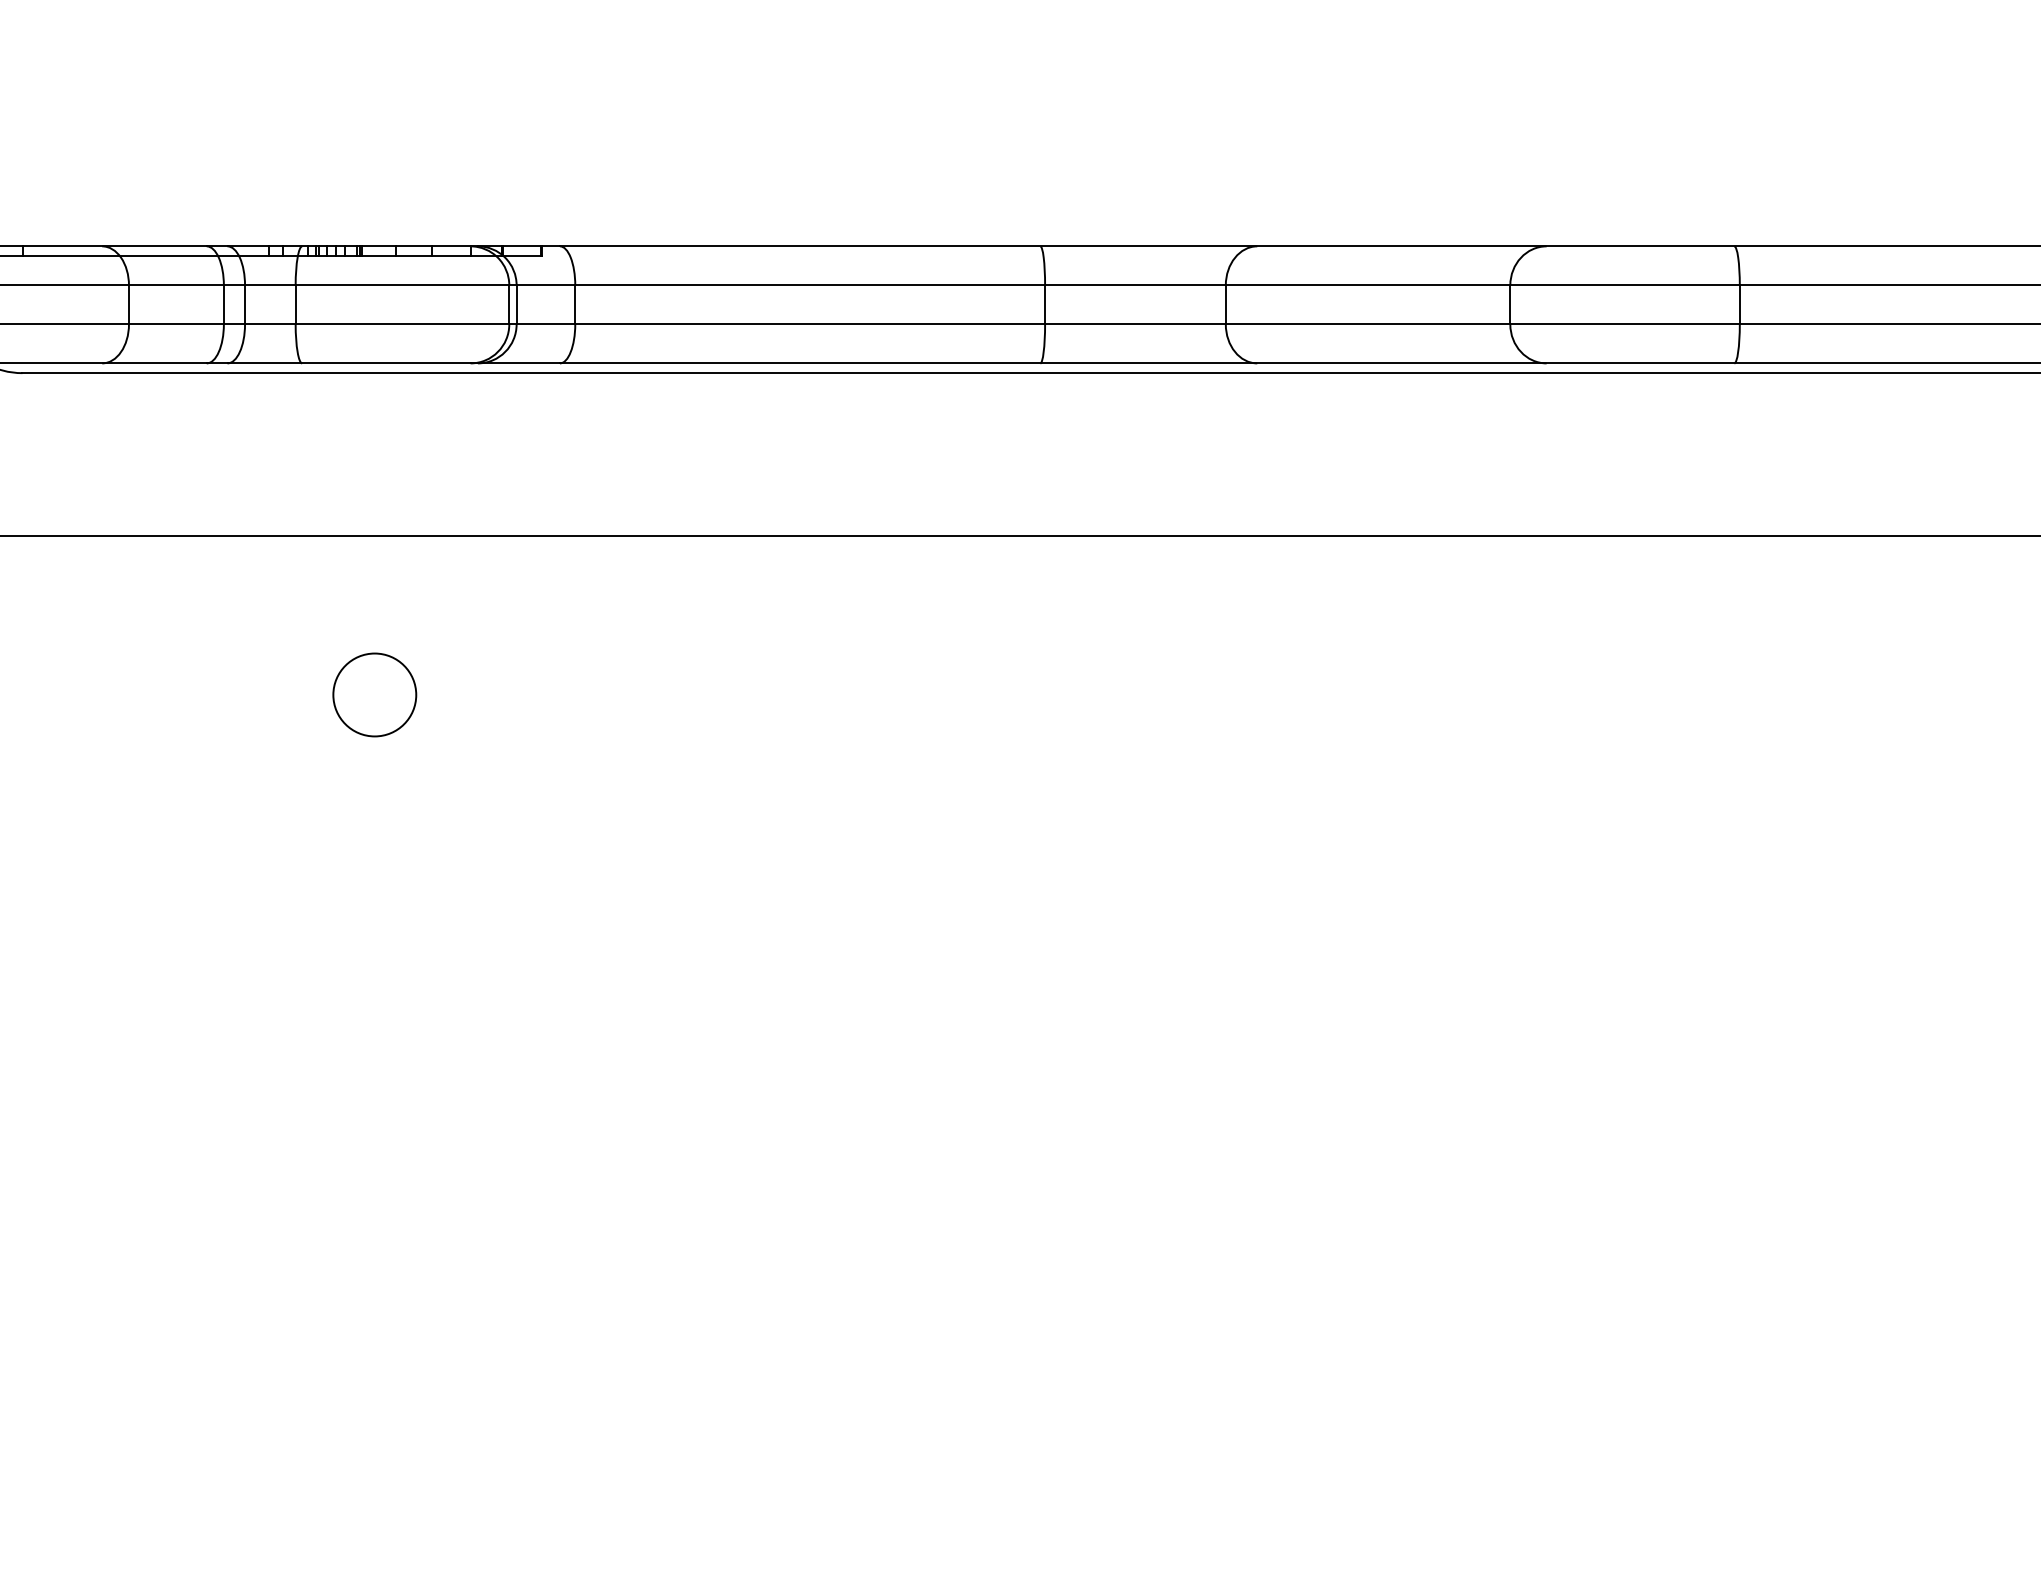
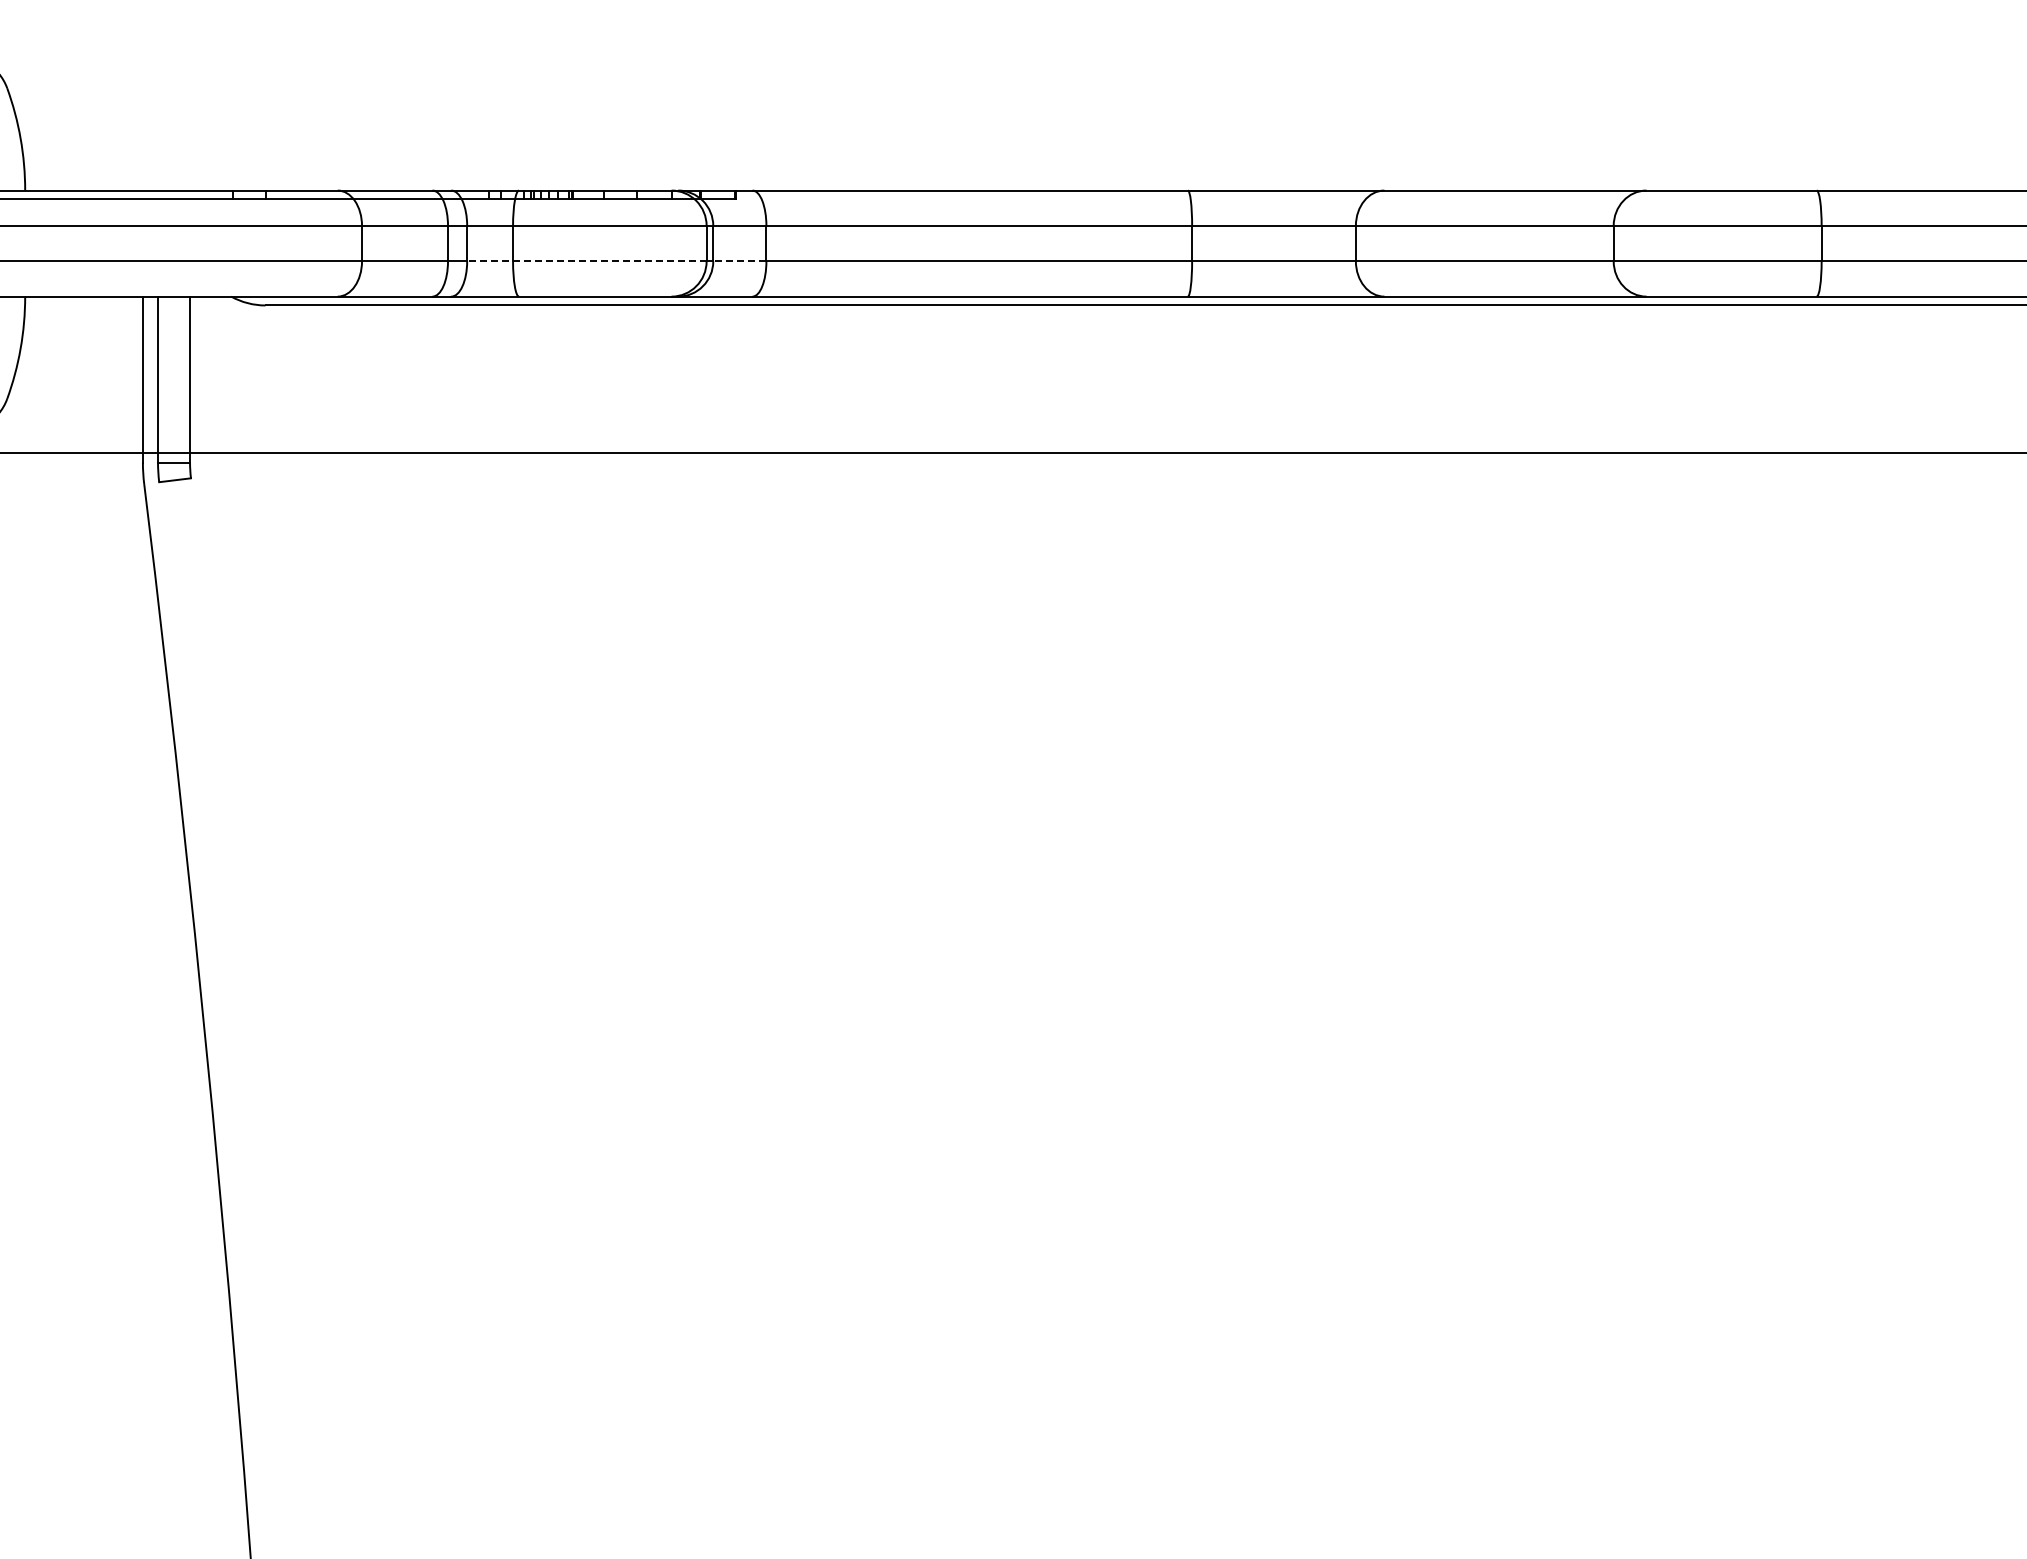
line: (376, 324) -> (586, 261), solid -> dashed
line: (545, 324) -> (739, 261), solid -> dashed
circle: (374, 694) -> (584, 596), removed

